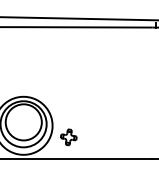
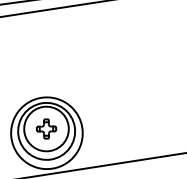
part: (68, 137) -> (46, 129), moved

